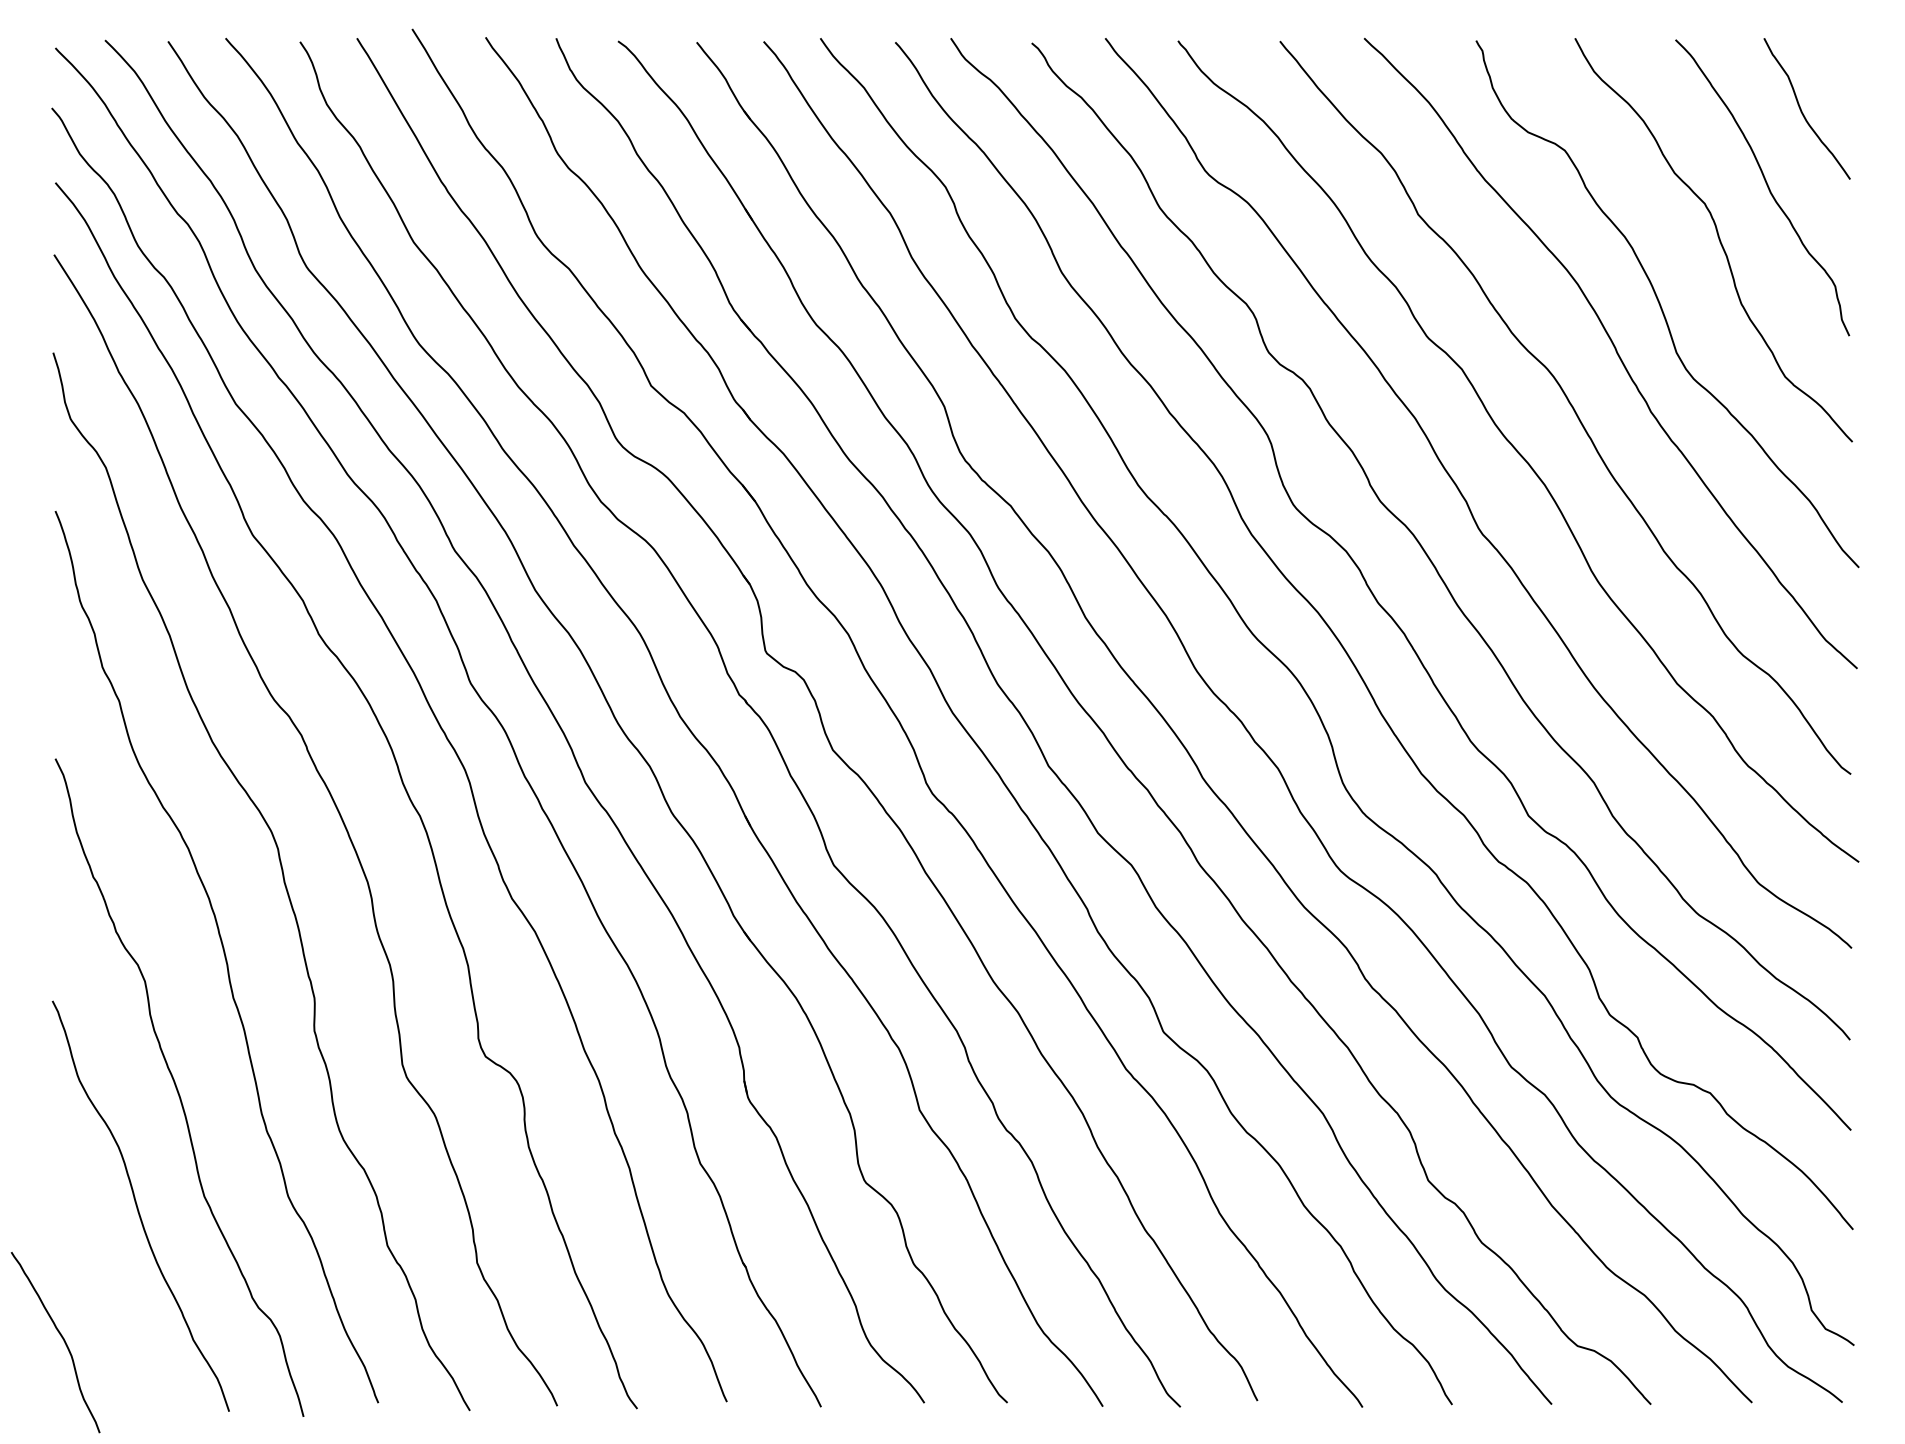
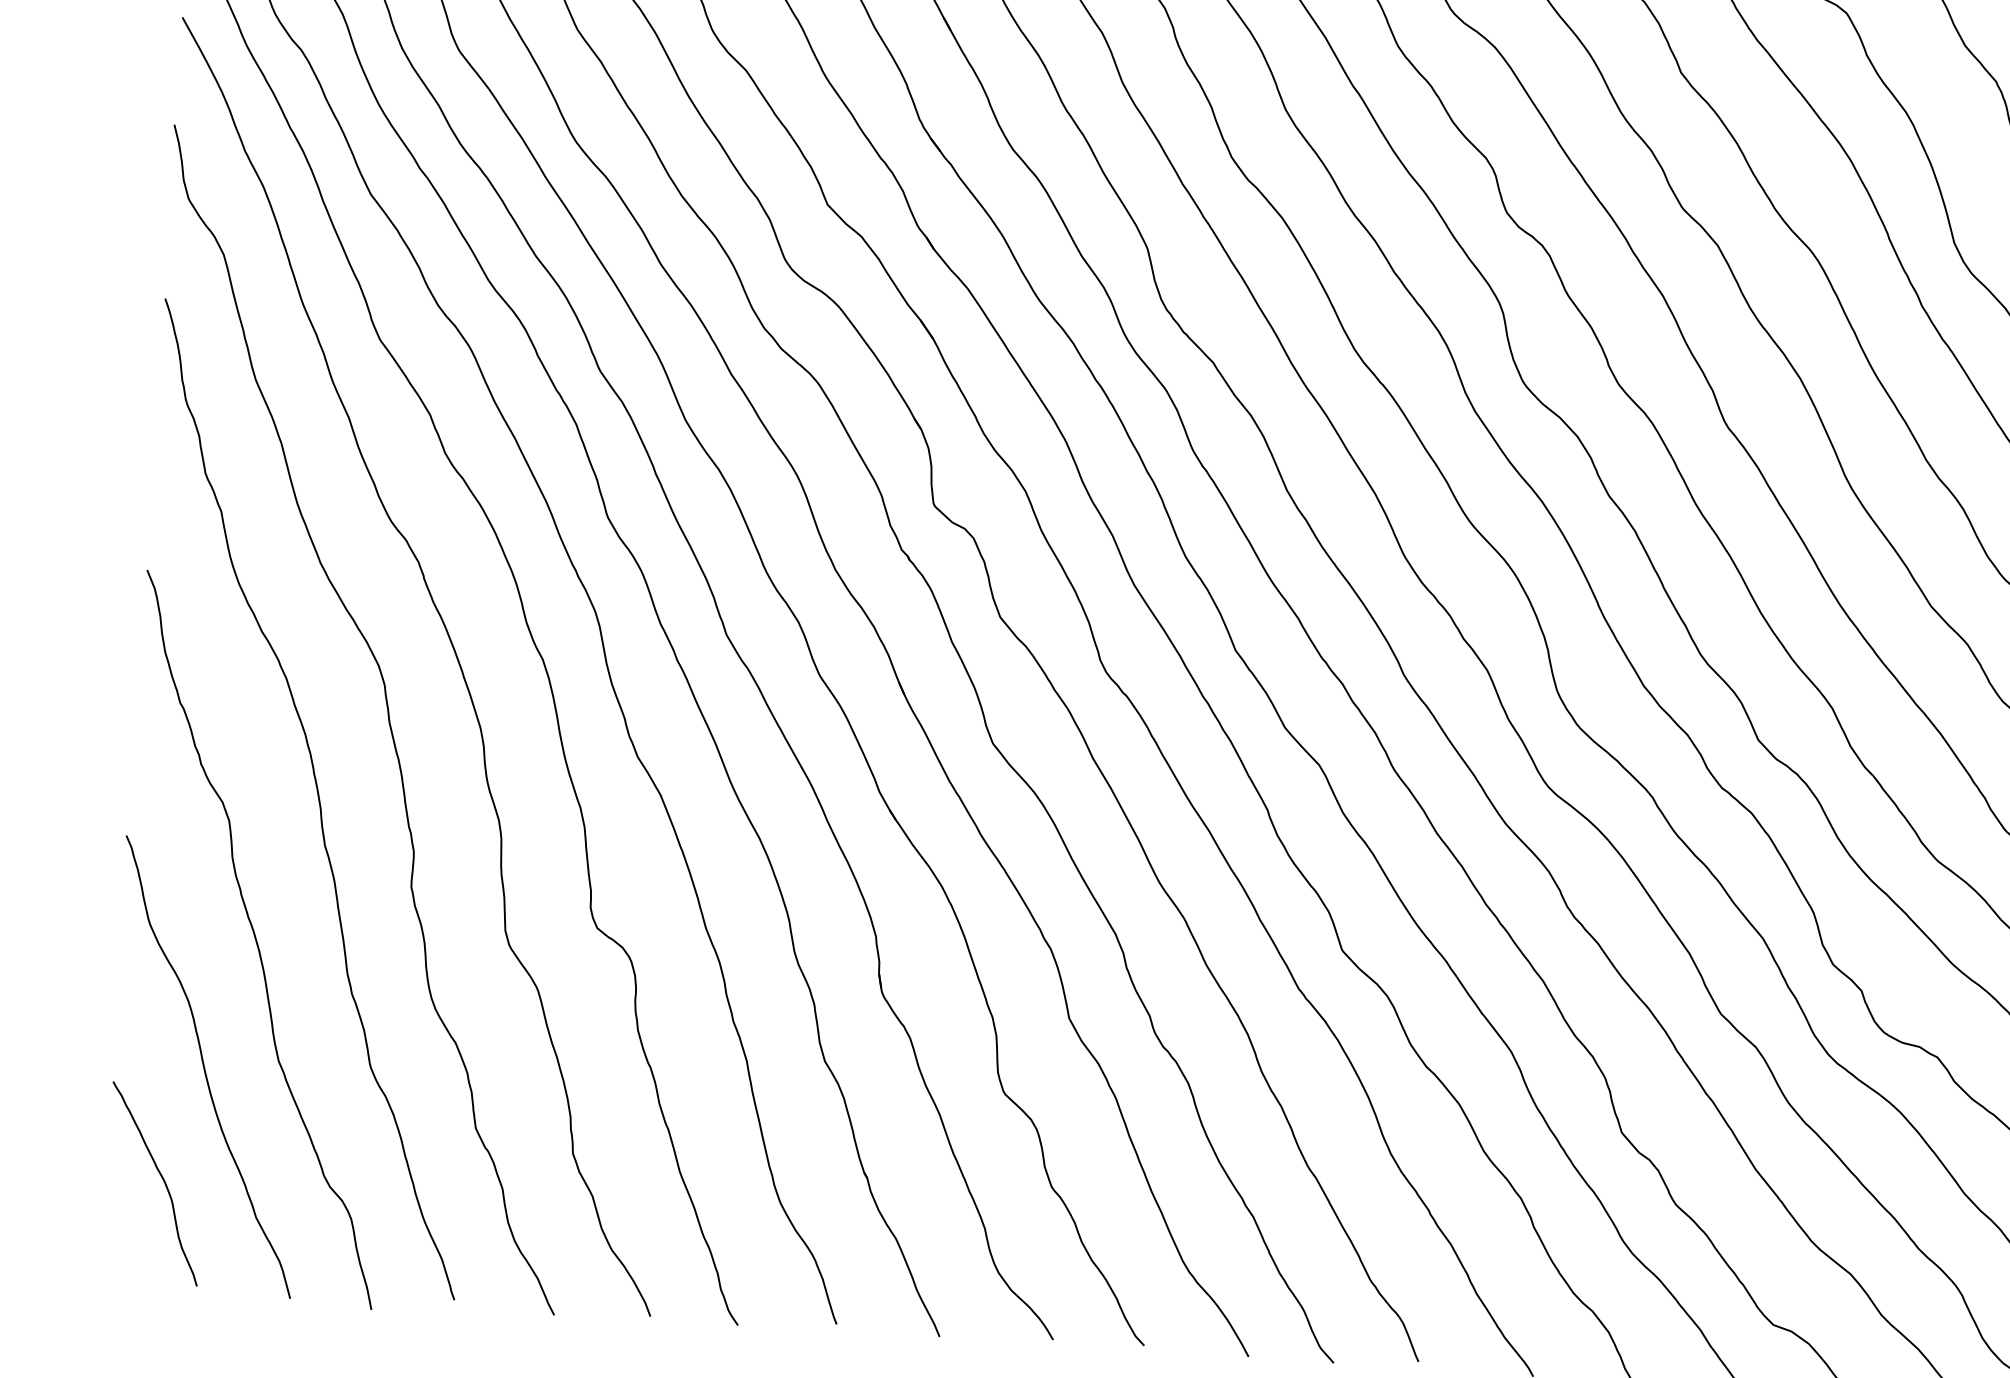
curve: (62, 1339) -> (162, 1181), moved

